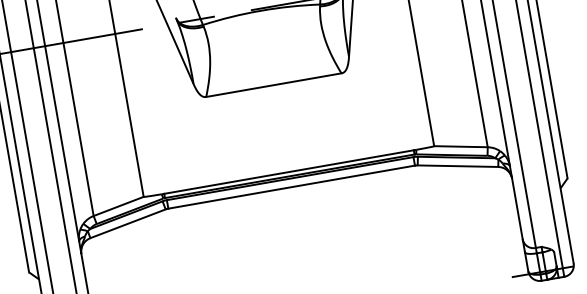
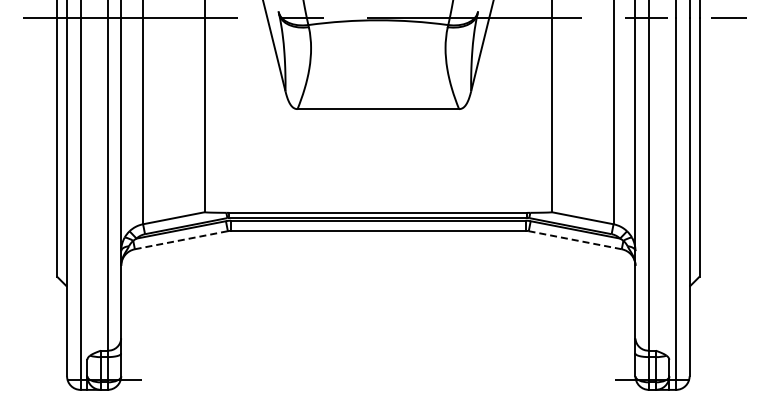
line: (457, 166) -> (574, 240), solid -> dashed
line: (127, 224) -> (180, 240), solid -> dashed

